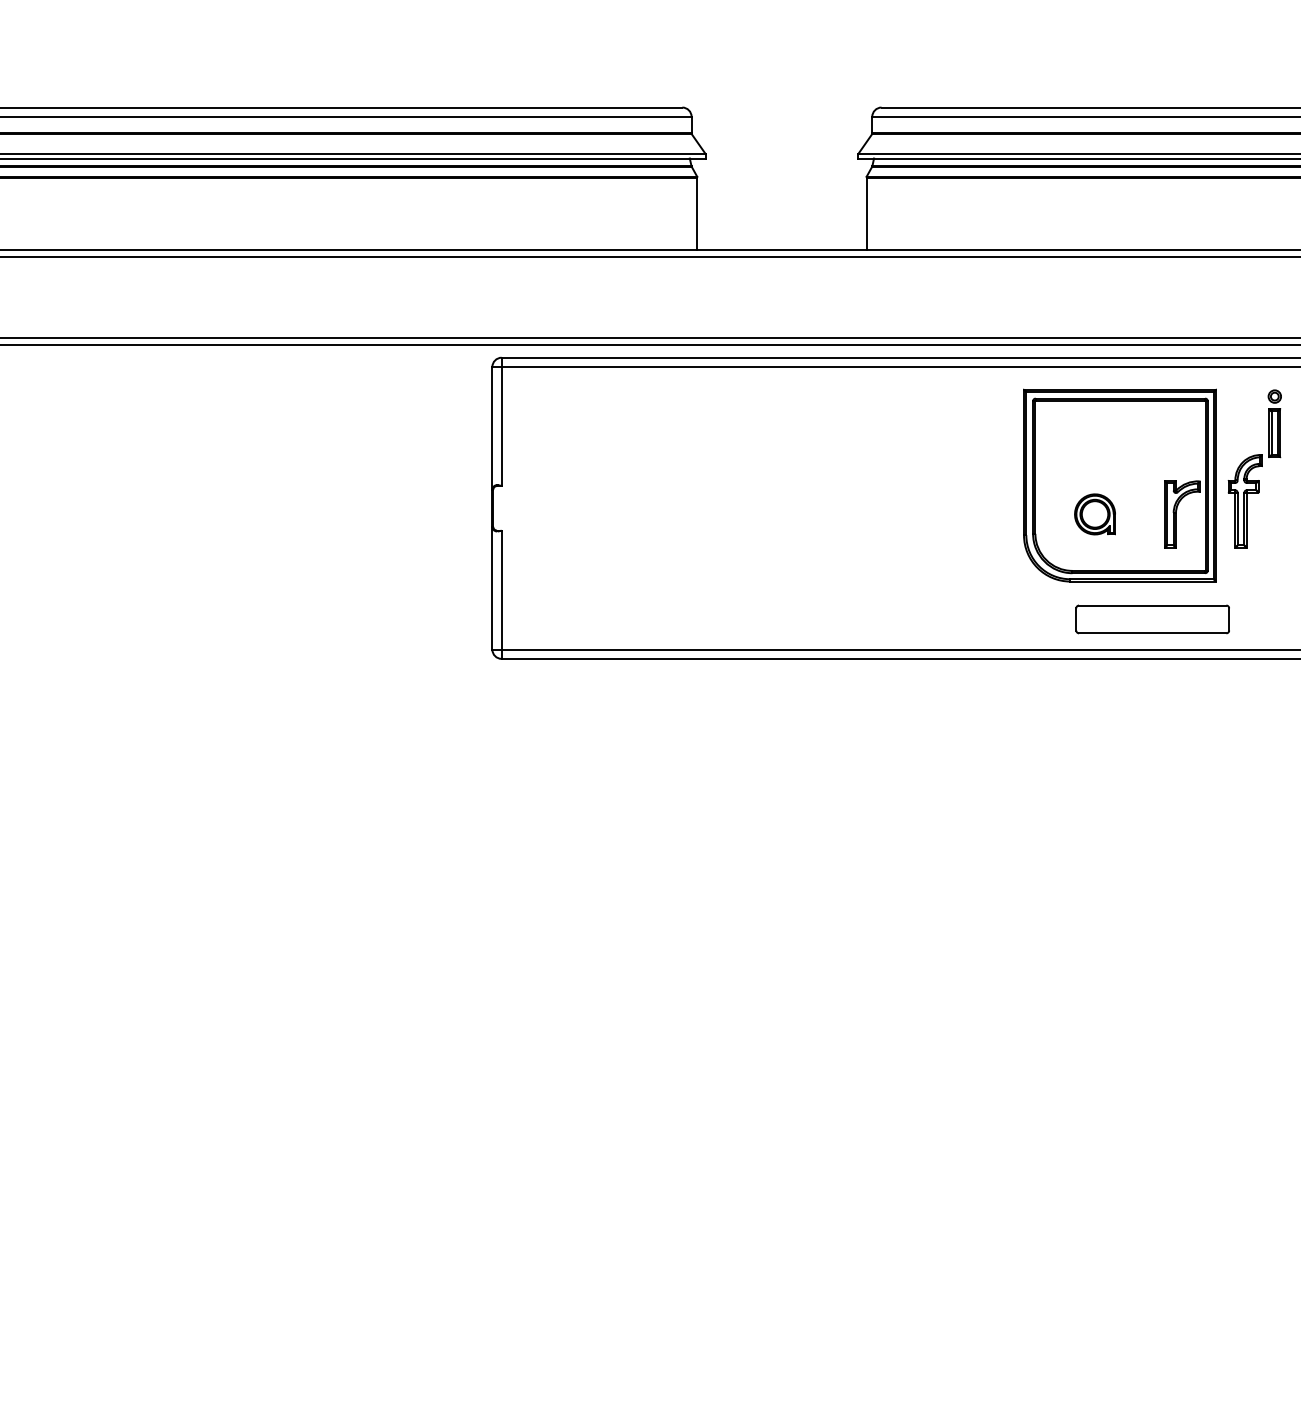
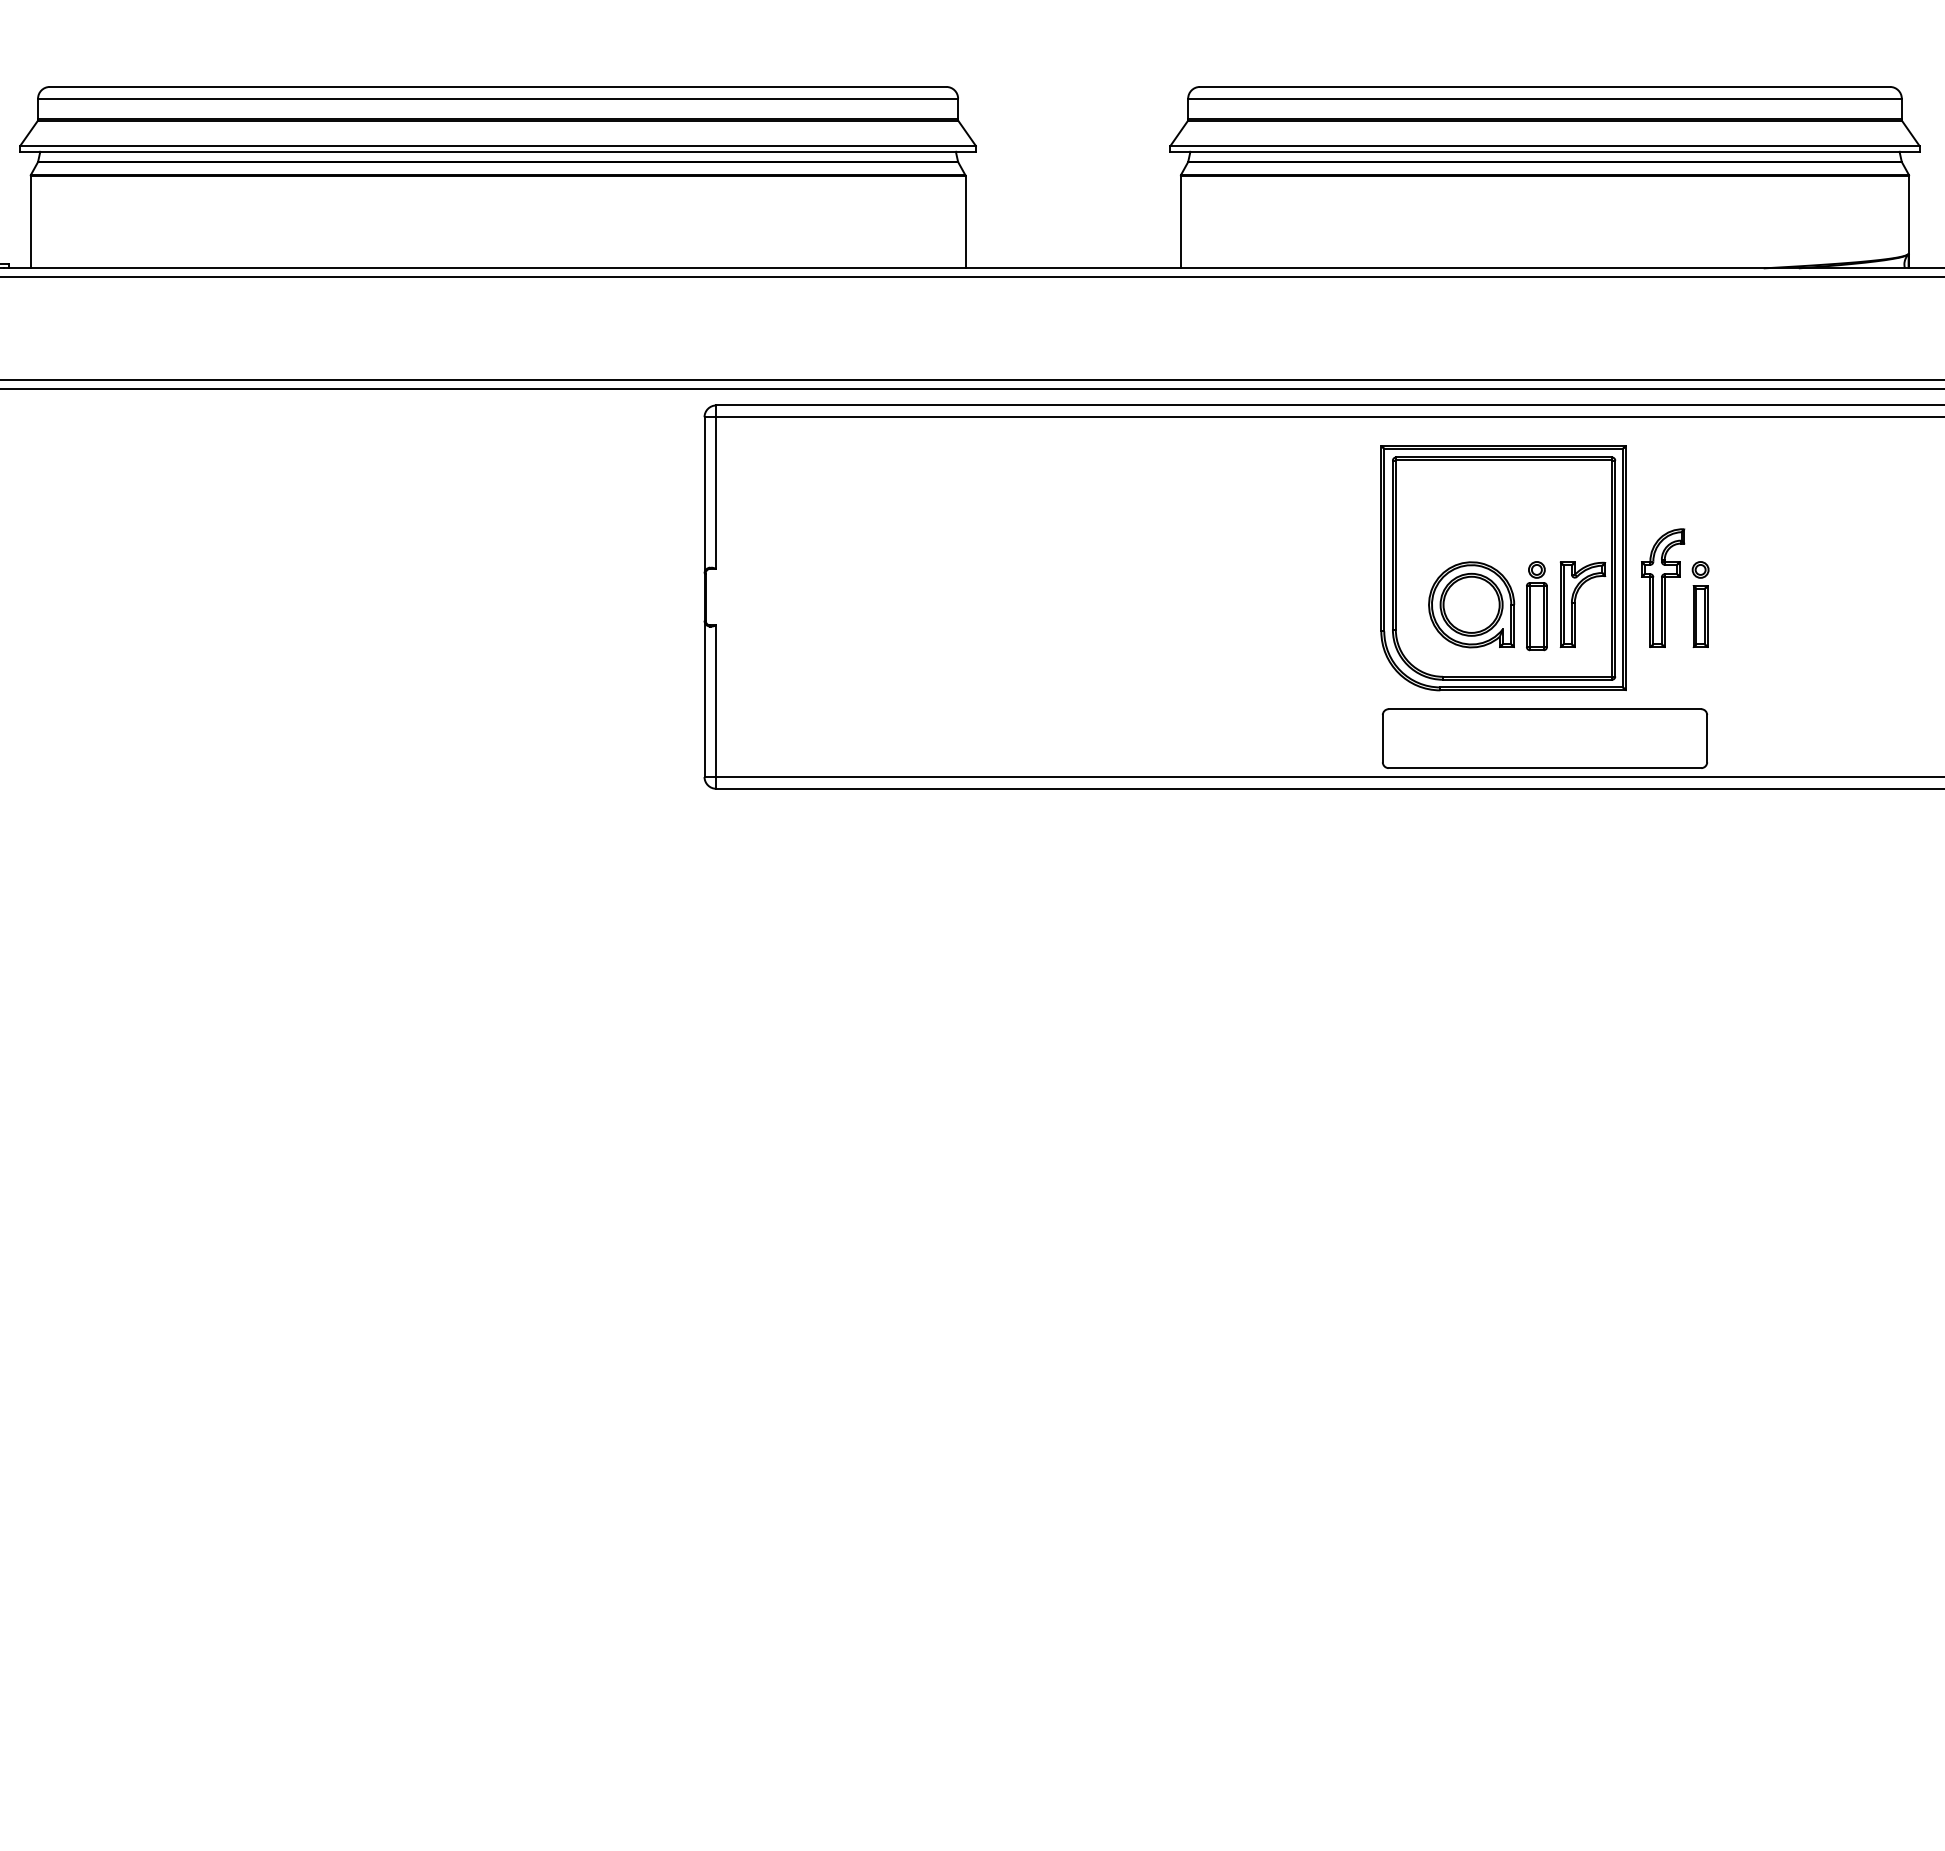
part: (1274, 423) -> (1700, 604), moved
part: (1094, 514) -> (1471, 604), size x1.67
part: (1145, 515) -> (1536, 606), added
part: (1152, 619) -> (1545, 738), size x1.67

